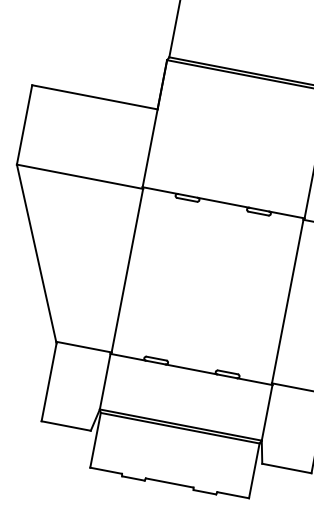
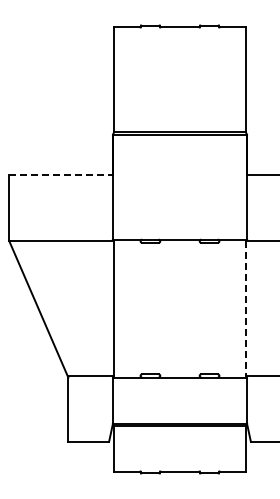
line: (95, 97) -> (61, 175), solid -> dashed
line: (287, 301) -> (246, 308), solid -> dashed

